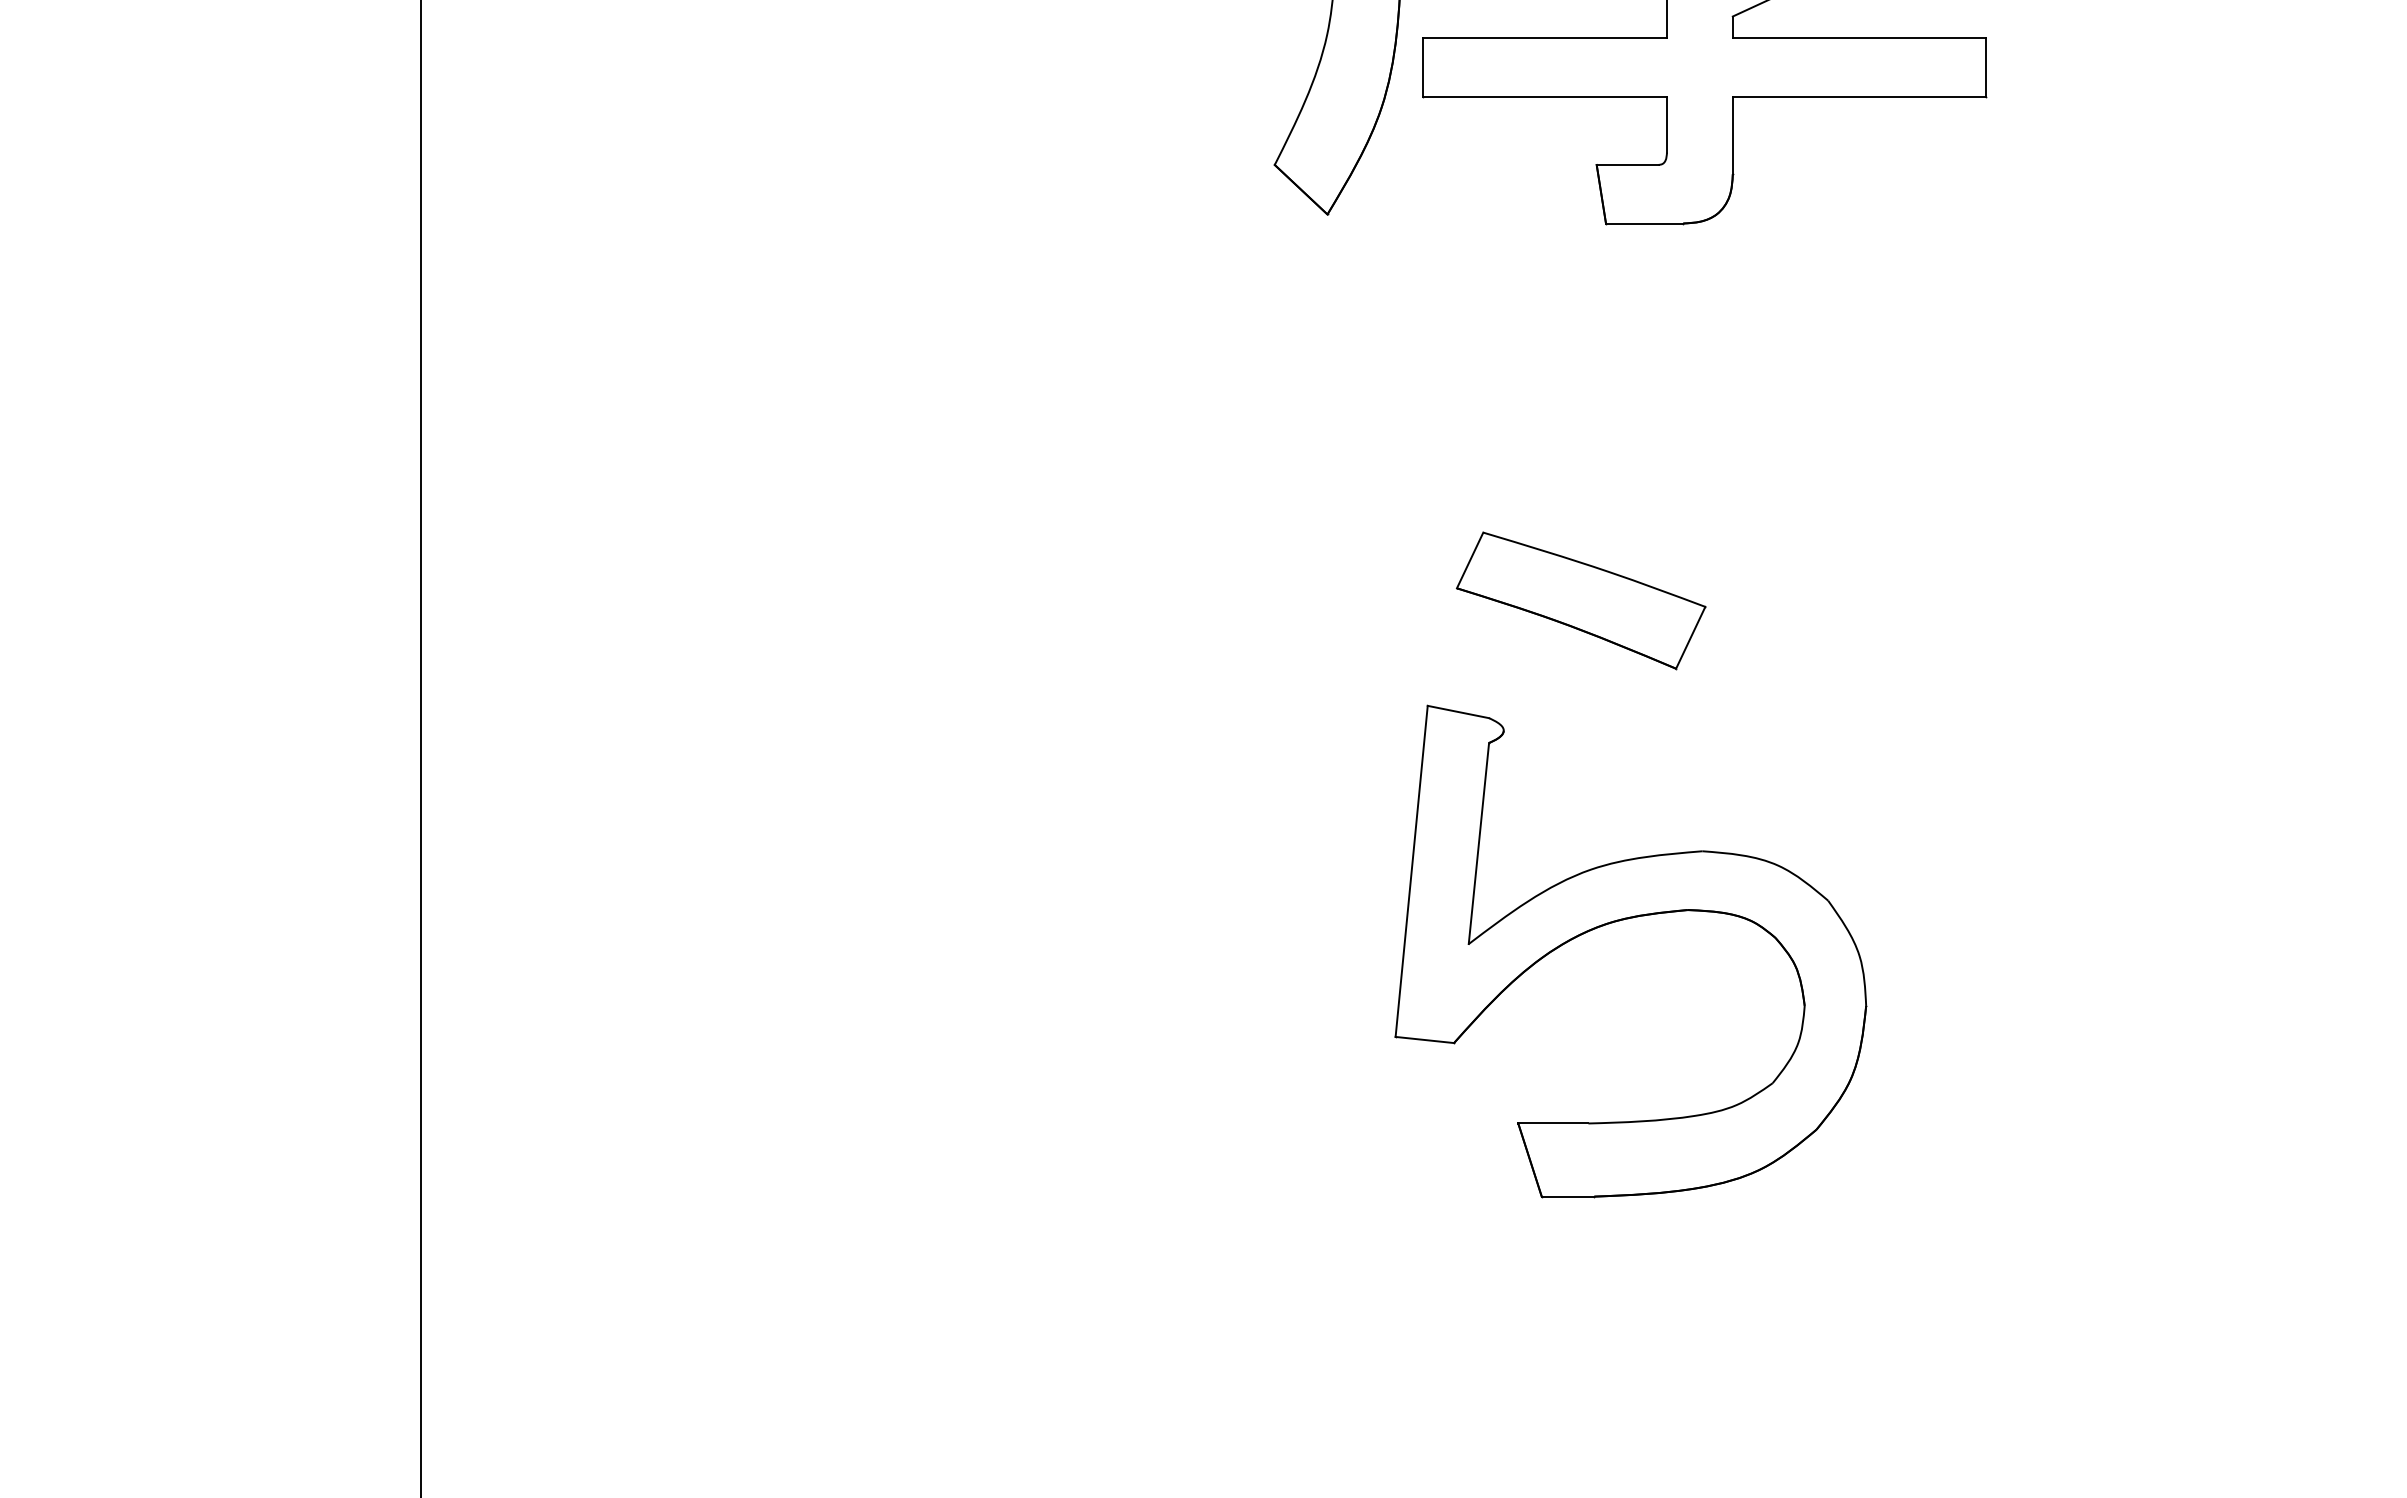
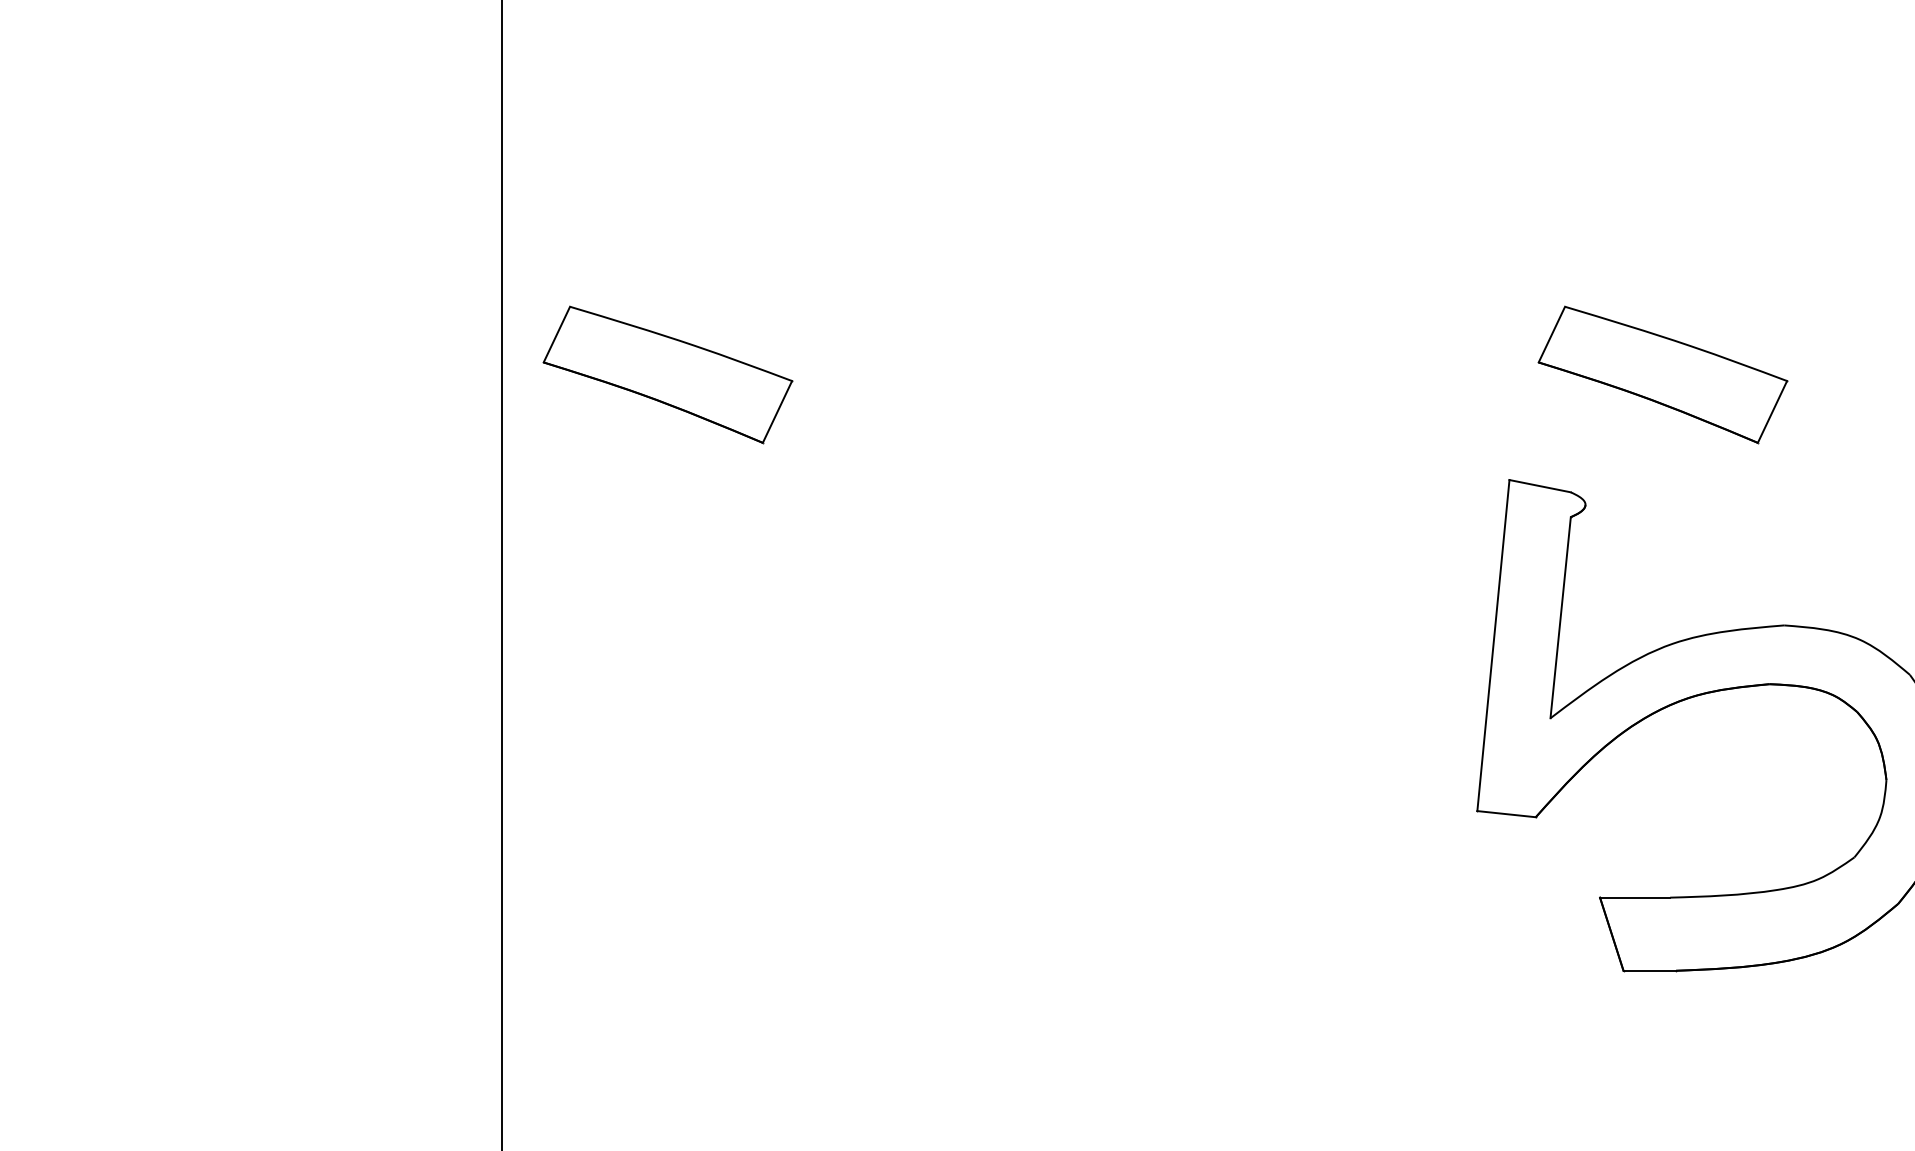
part: (585, 600) -> (667, 374), added

